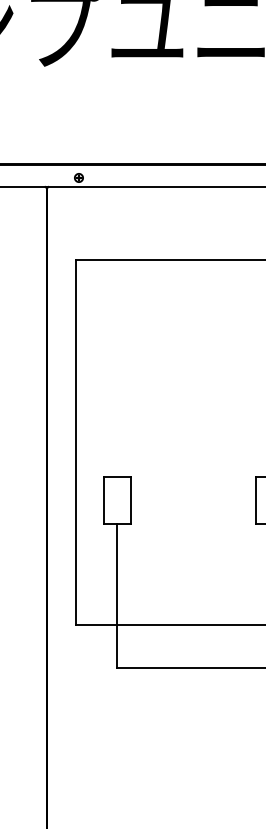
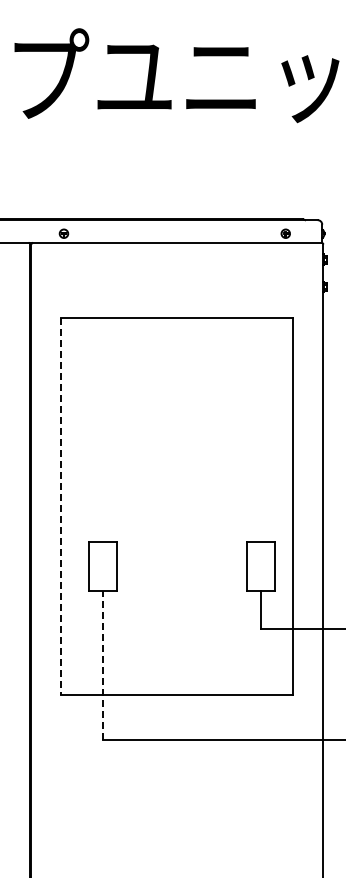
line: (75, 442) -> (60, 506), solid -> dashed
line: (117, 595) -> (103, 664), solid -> dashed

